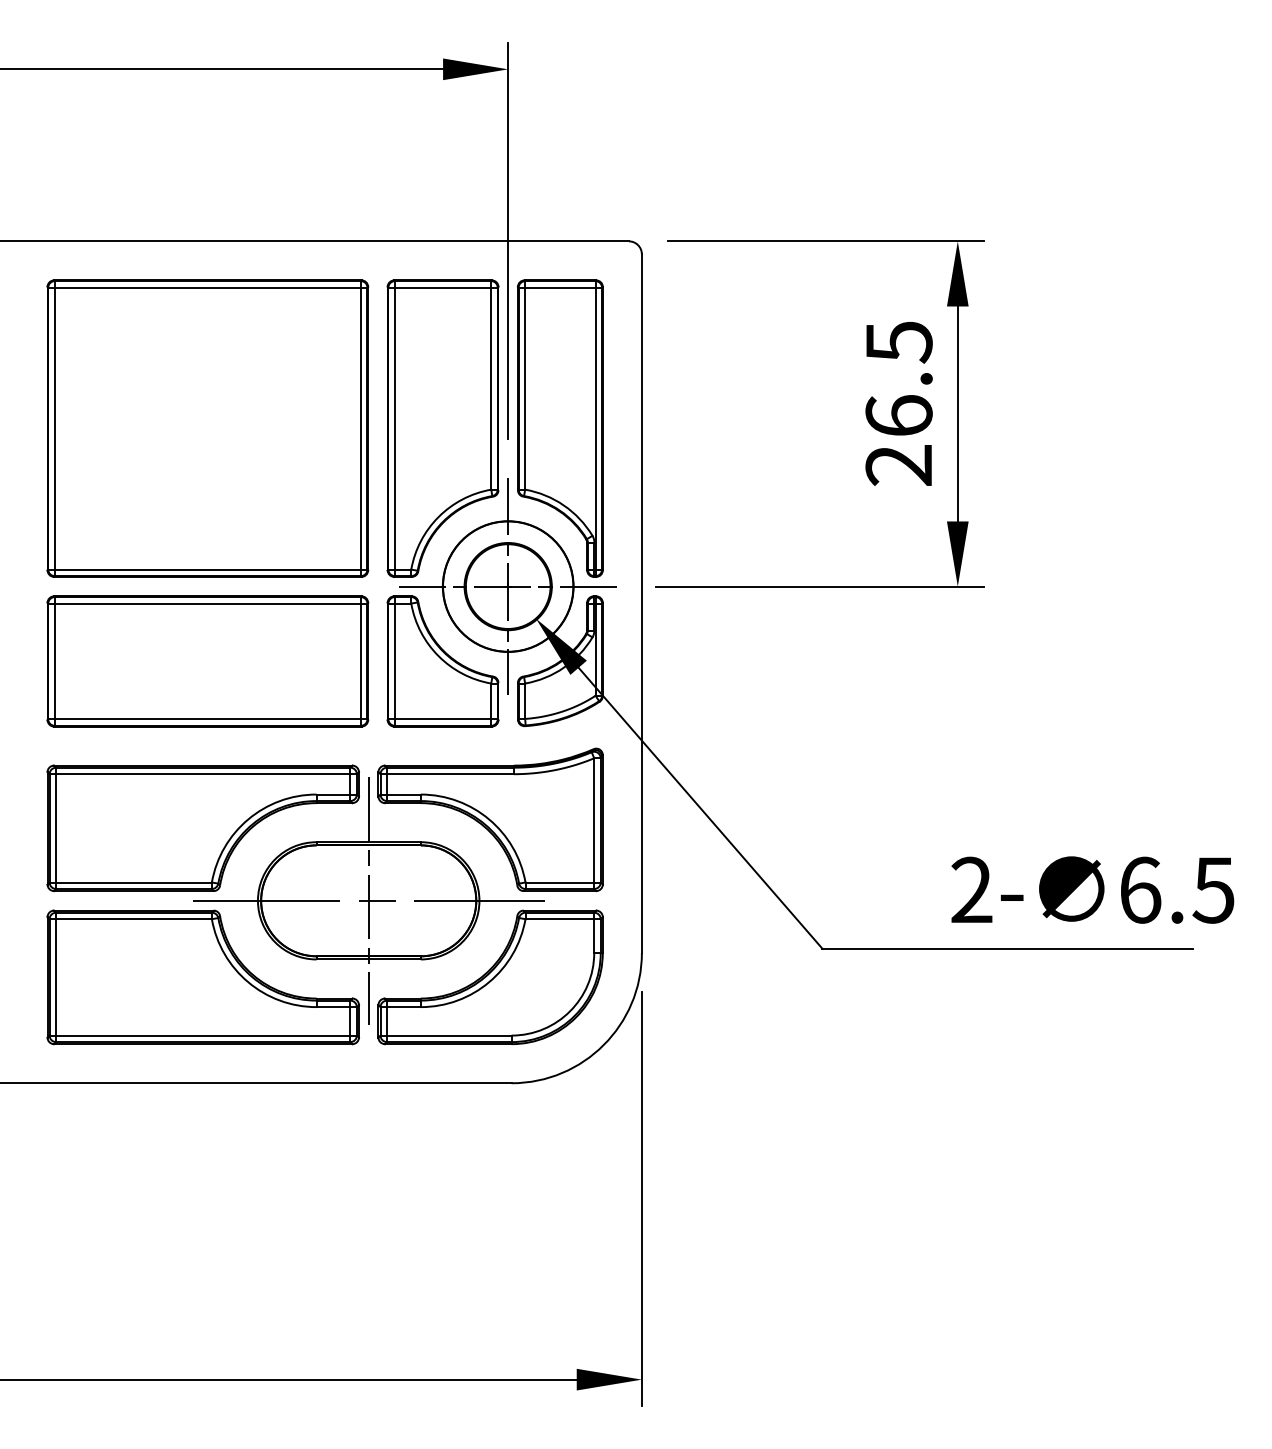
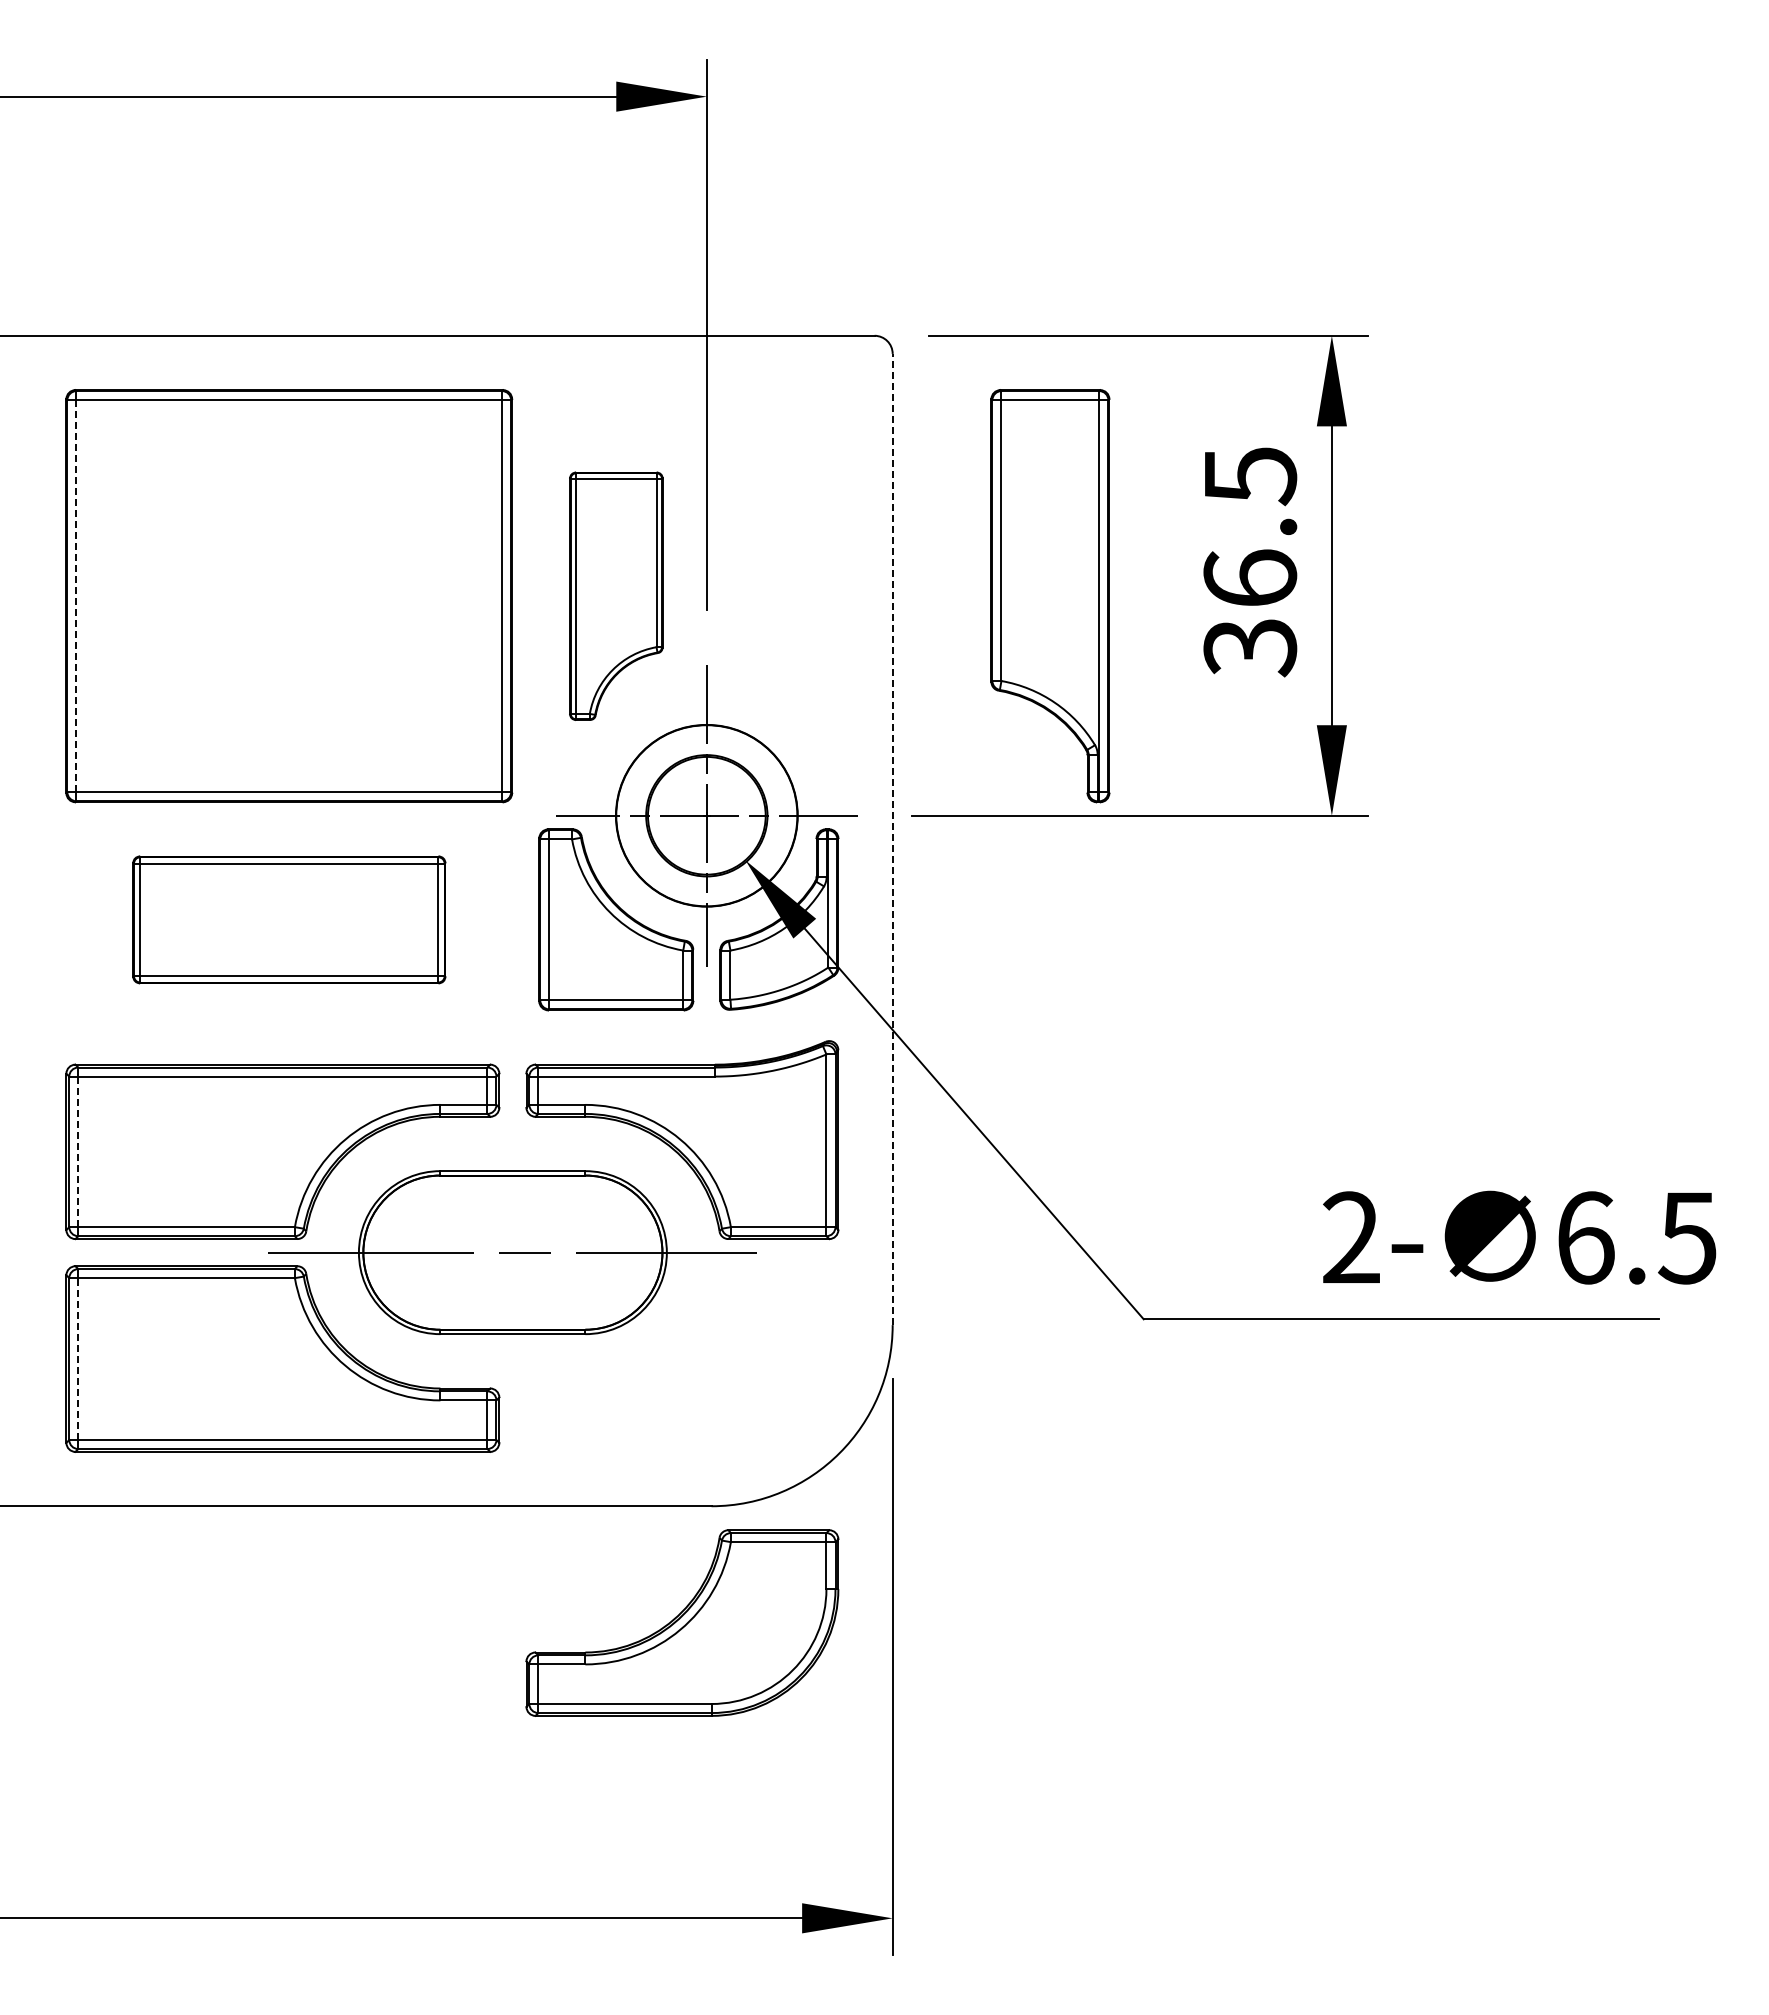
line: (54, 428) -> (76, 595), solid -> dashed
part: (443, 428) -> (616, 596), size x0.6
part: (560, 428) -> (1050, 596), moved
text: (899, 465) -> (1250, 647), 26.5 -> 36.5
line: (641, 603) -> (892, 839), solid -> dashed
part: (208, 661) -> (289, 919), size x0.7
line: (56, 828) -> (78, 1151), solid -> dashed
line: (368, 900) -> (512, 1252), removed
part: (490, 976) -> (682, 1622), moved
line: (56, 977) -> (78, 1359), solid -> dashed

